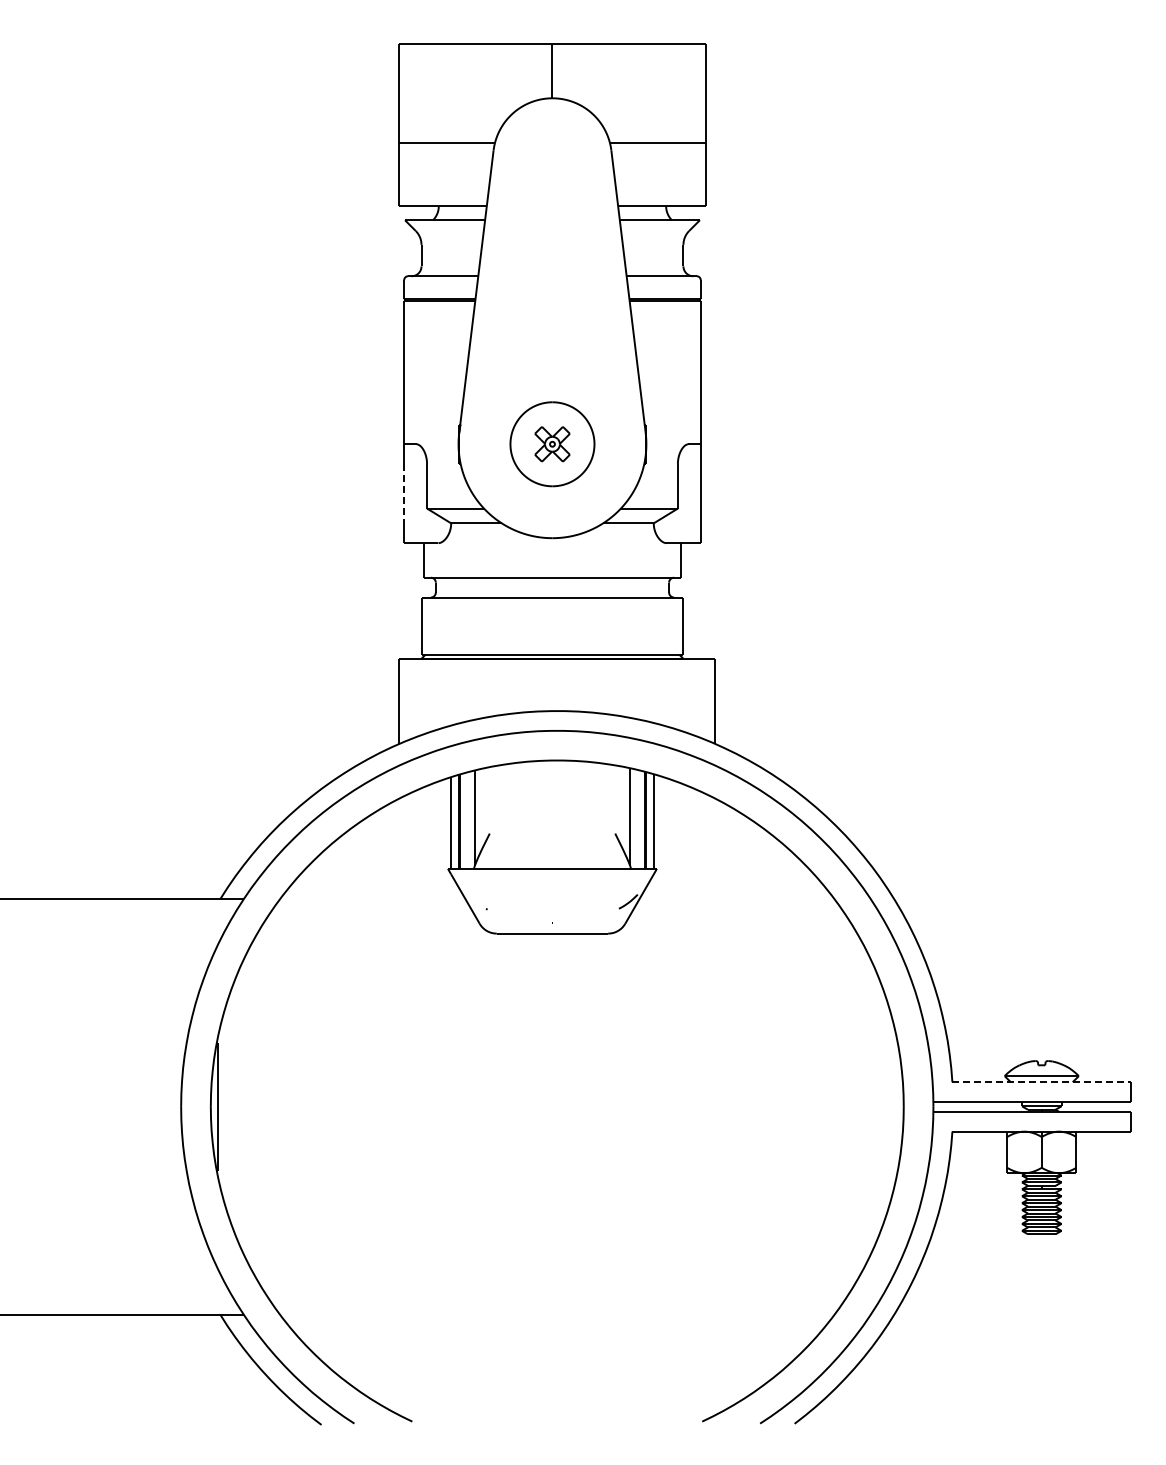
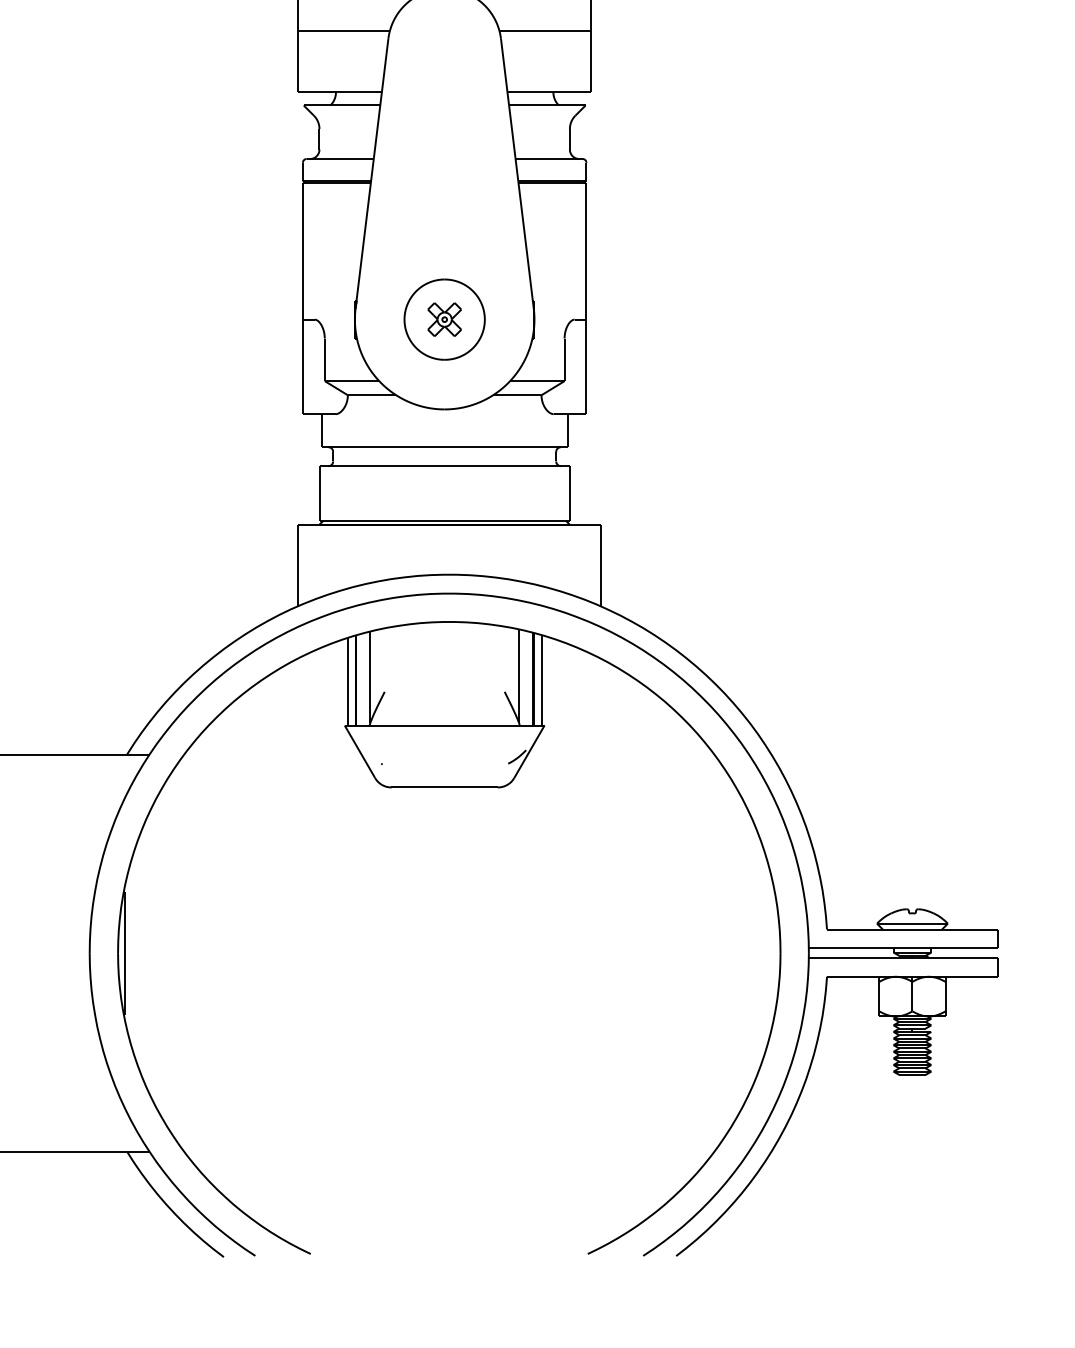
line: (404, 493) -> (303, 366), dashed -> solid
line: (1042, 1082) -> (913, 929), dashed -> solid

